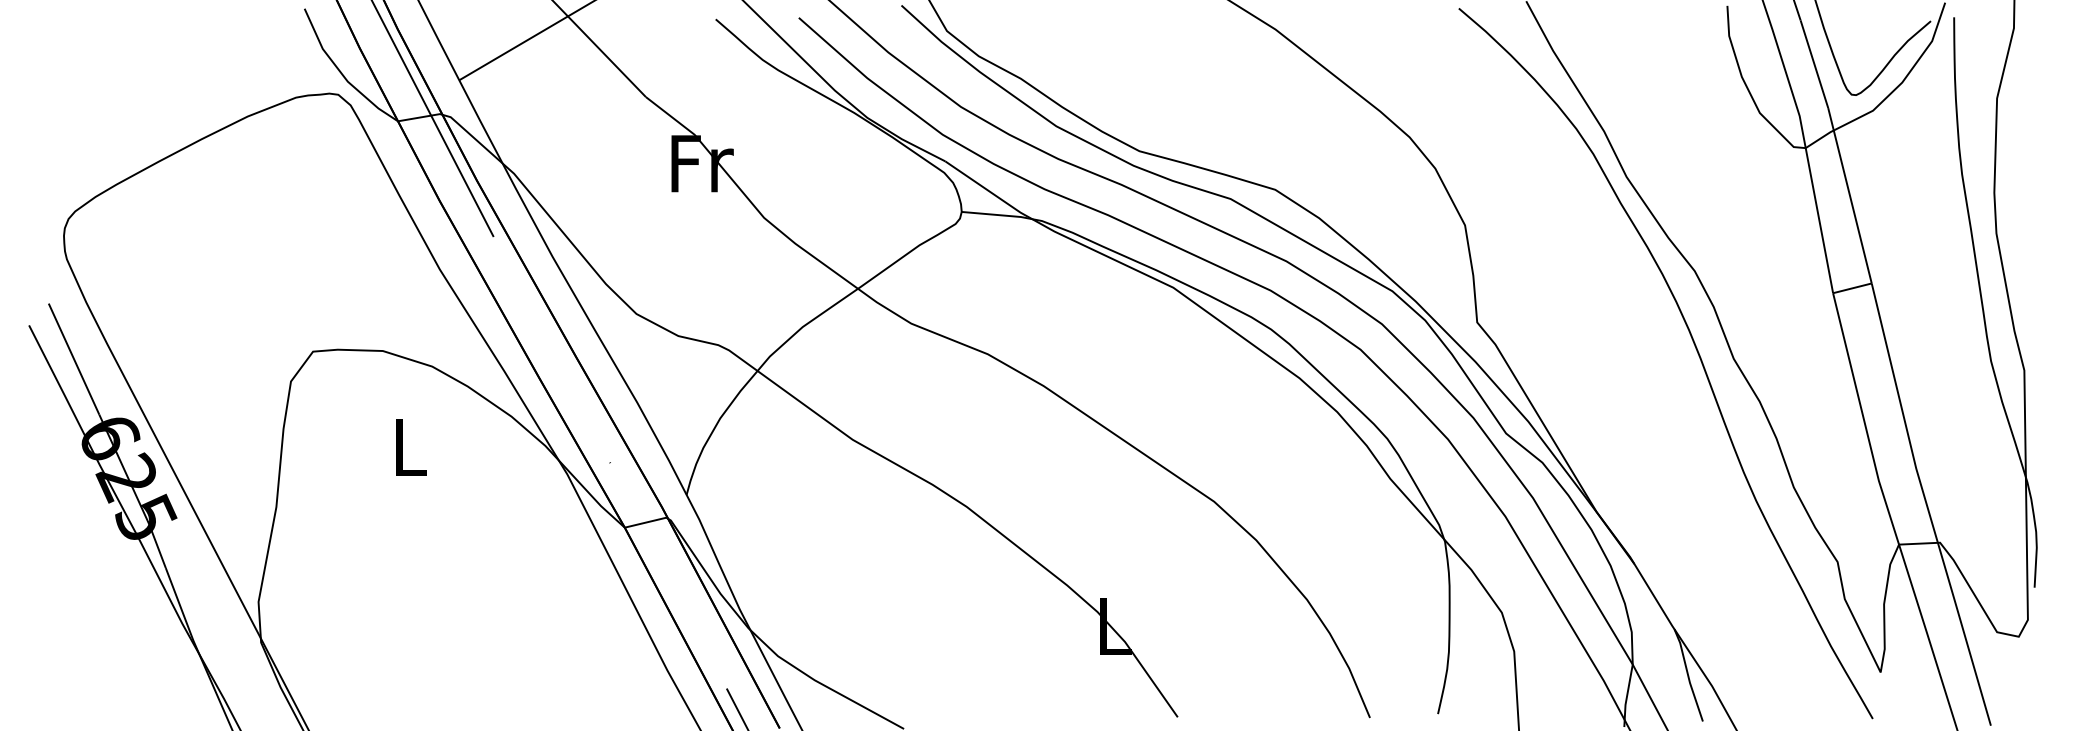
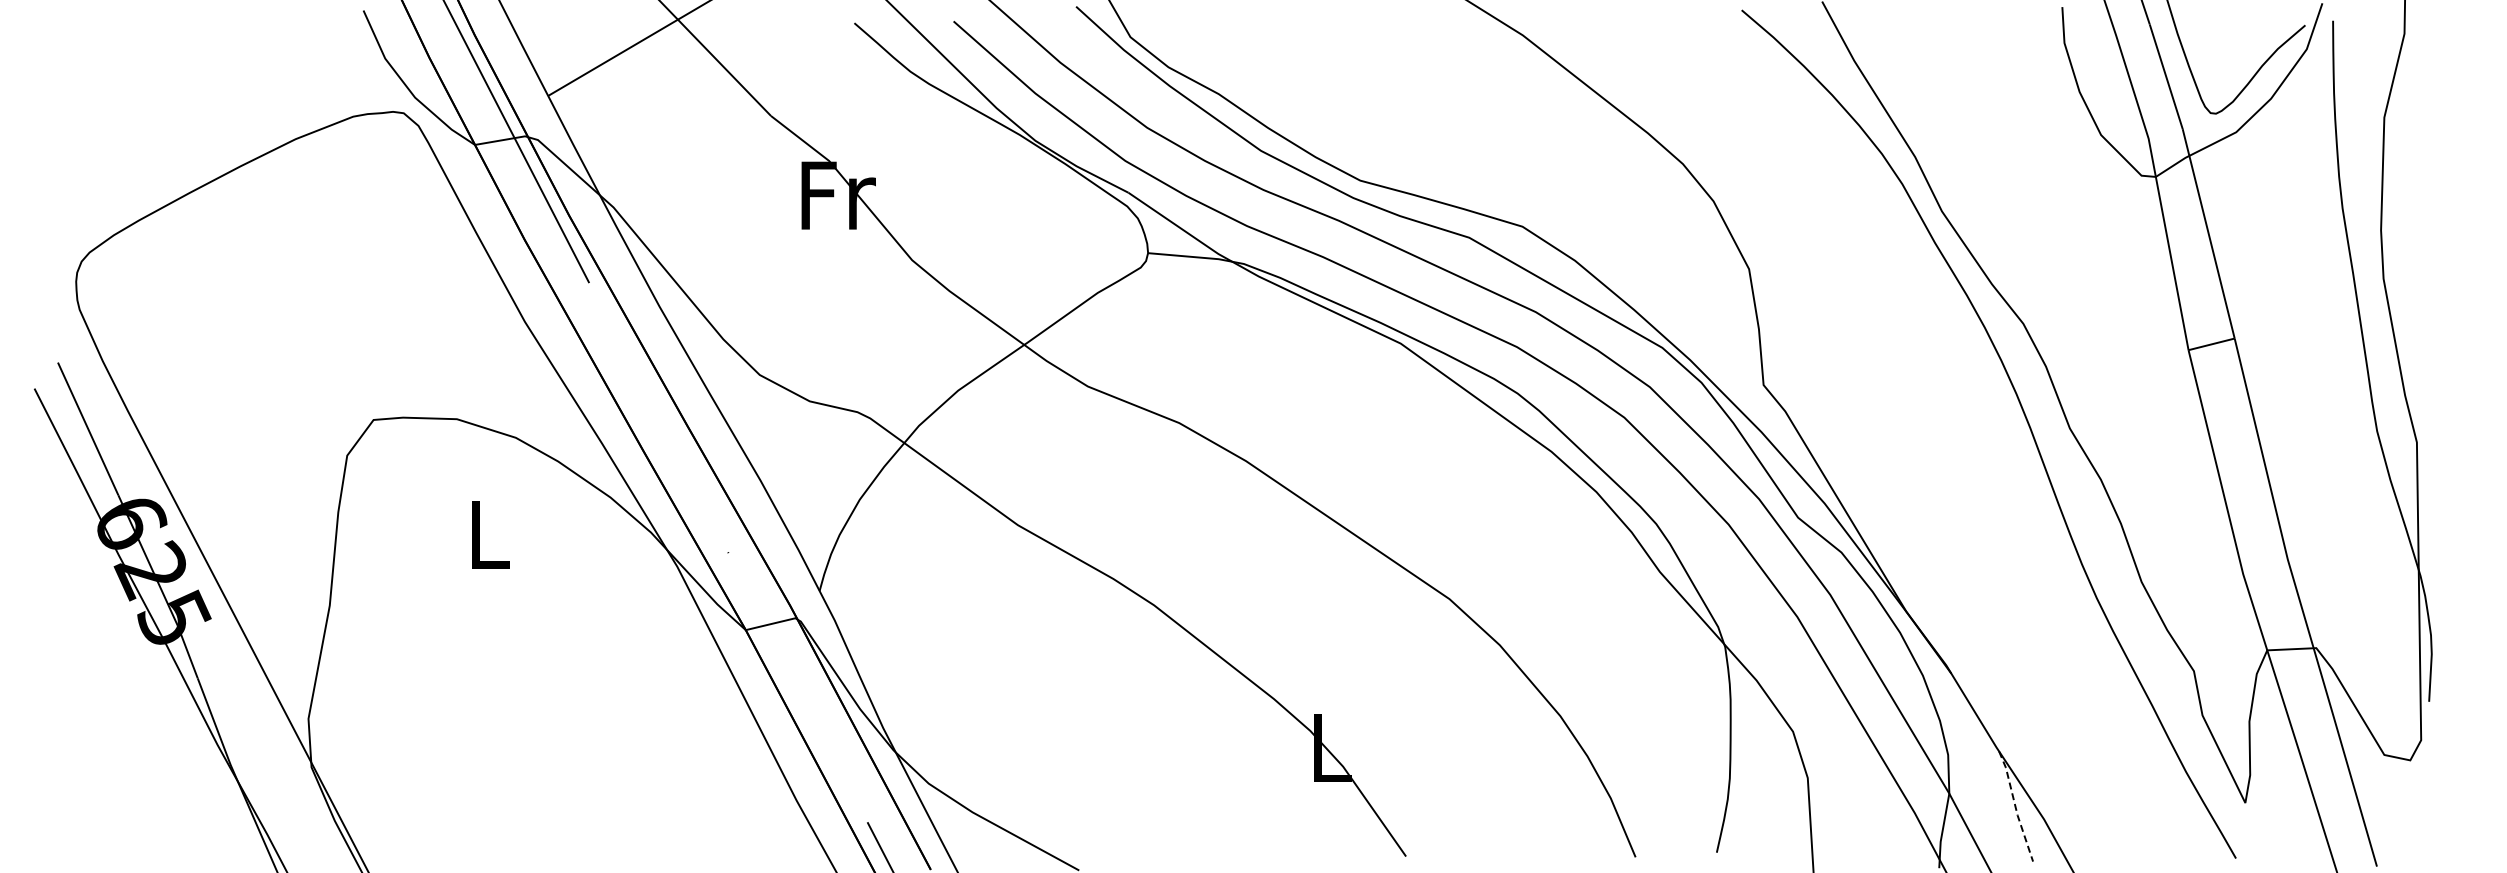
line: (1688, 675) -> (2015, 806), solid -> dashed

